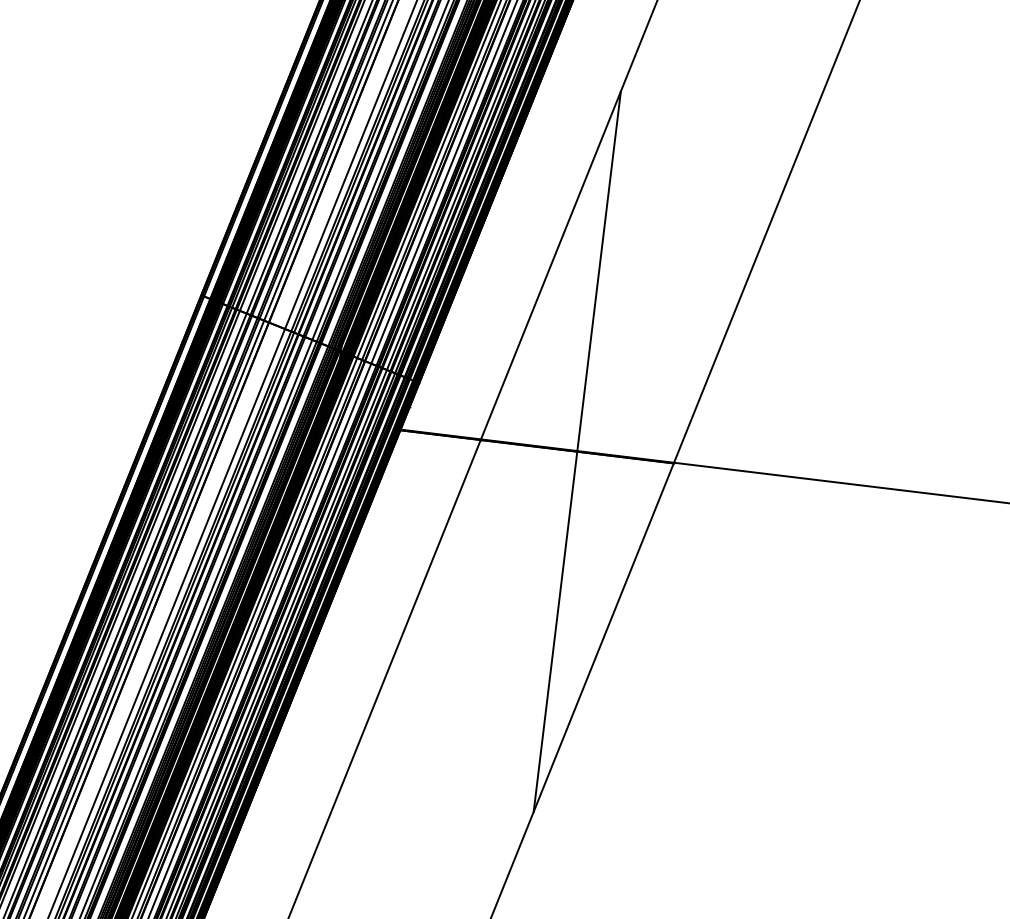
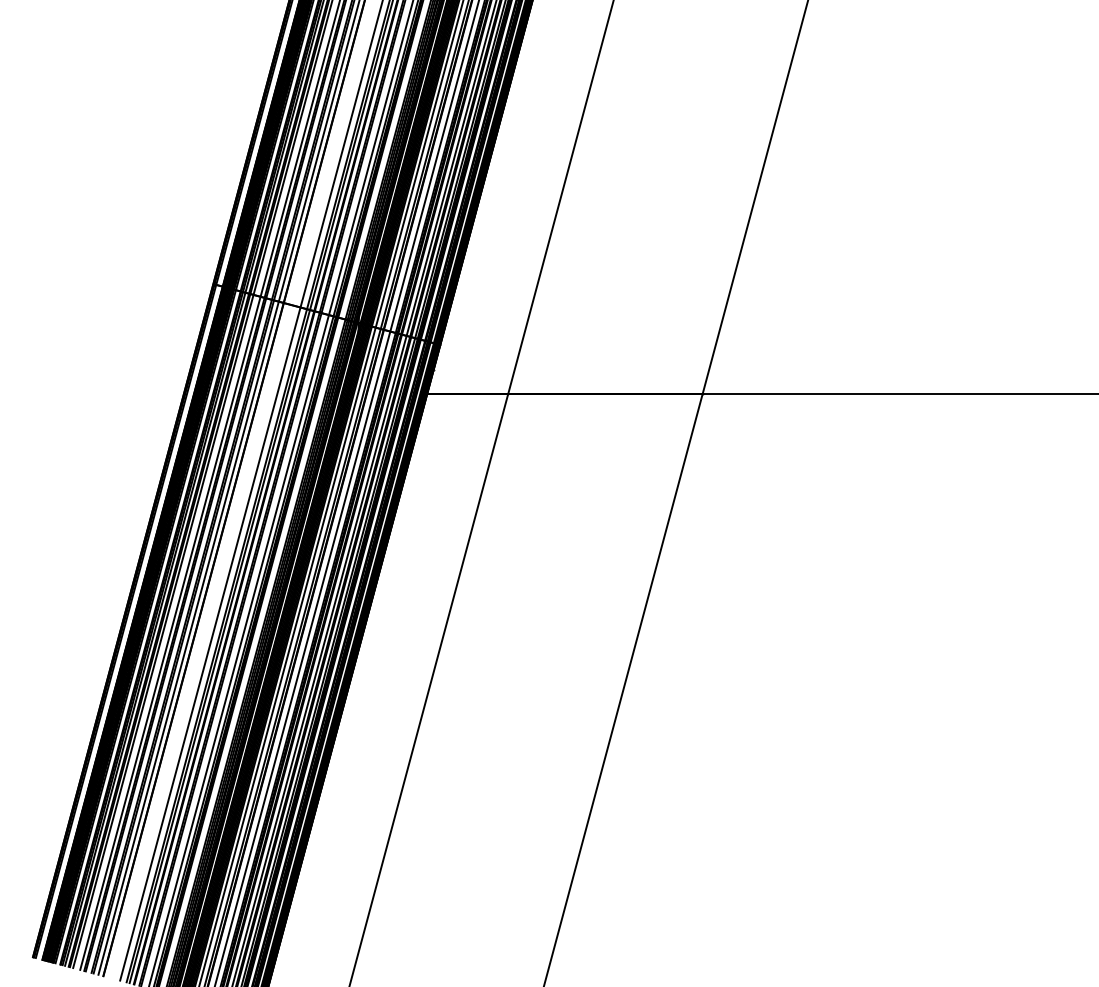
line: (577, 452) -> (605, 394), removed

